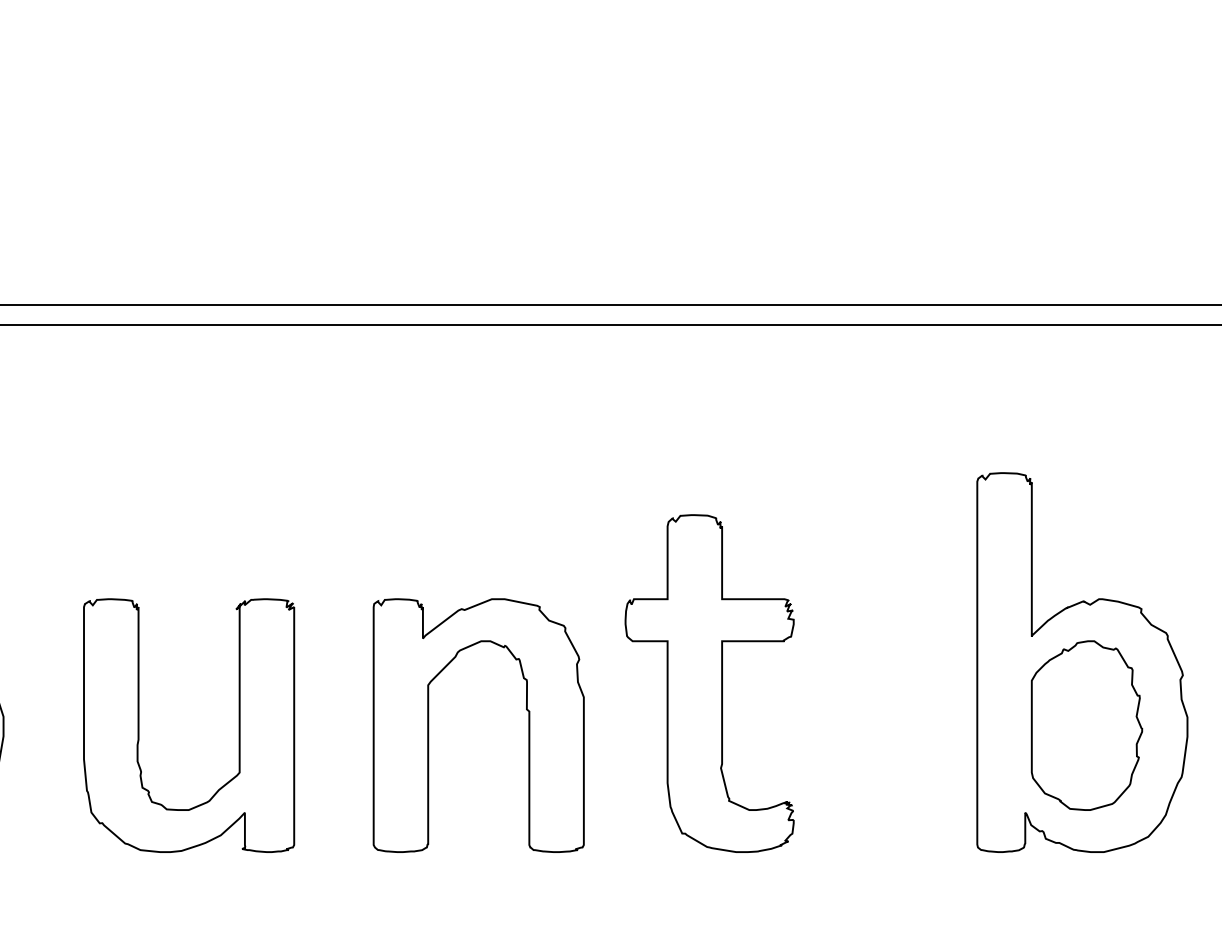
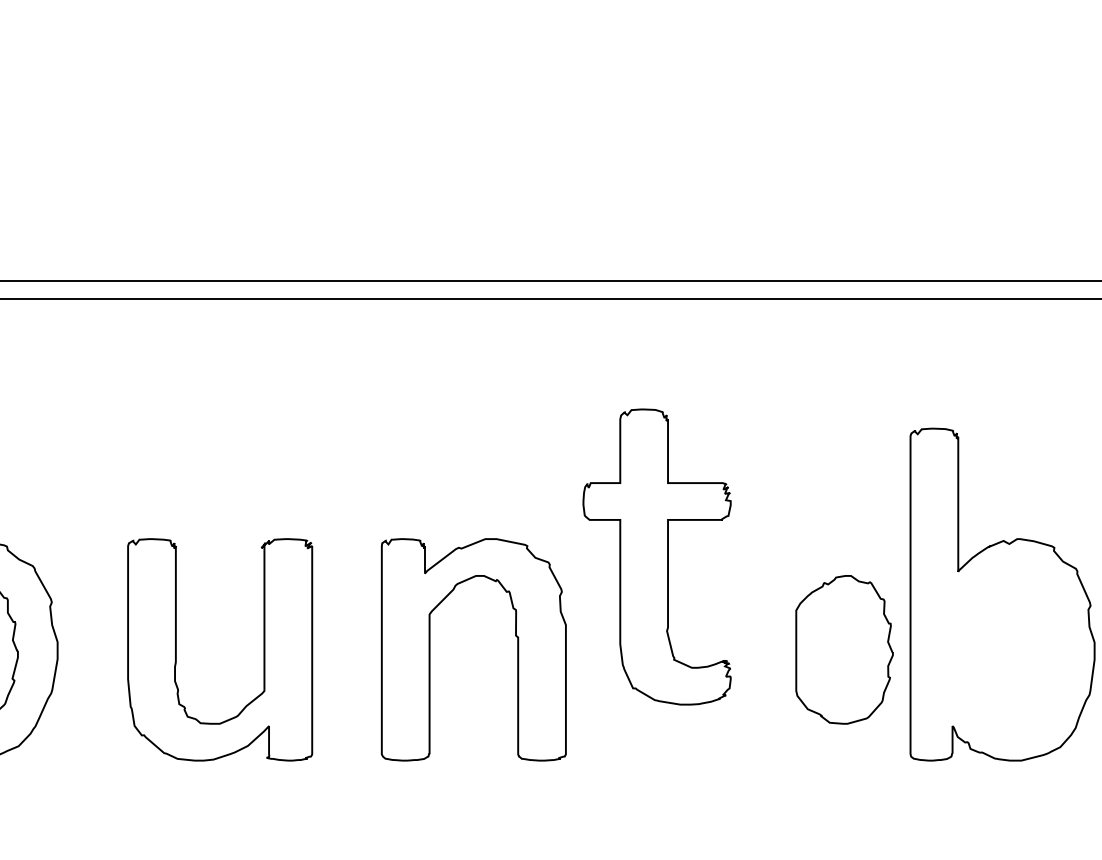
part: (708, 682) -> (656, 556), moved
part: (1086, 725) -> (844, 649), moved

